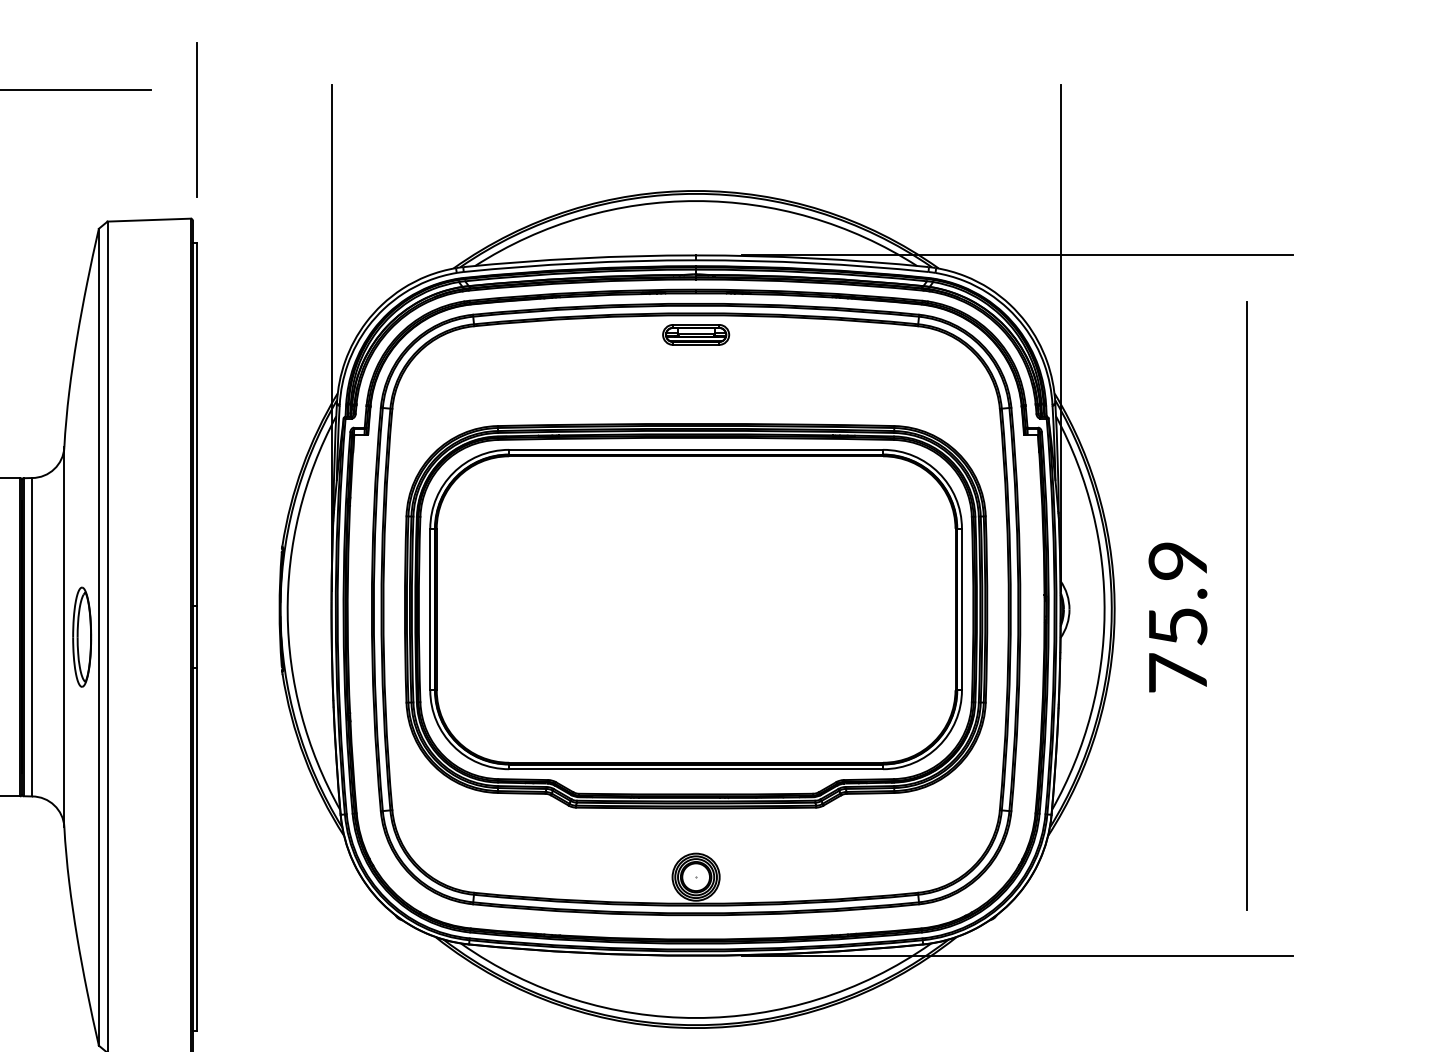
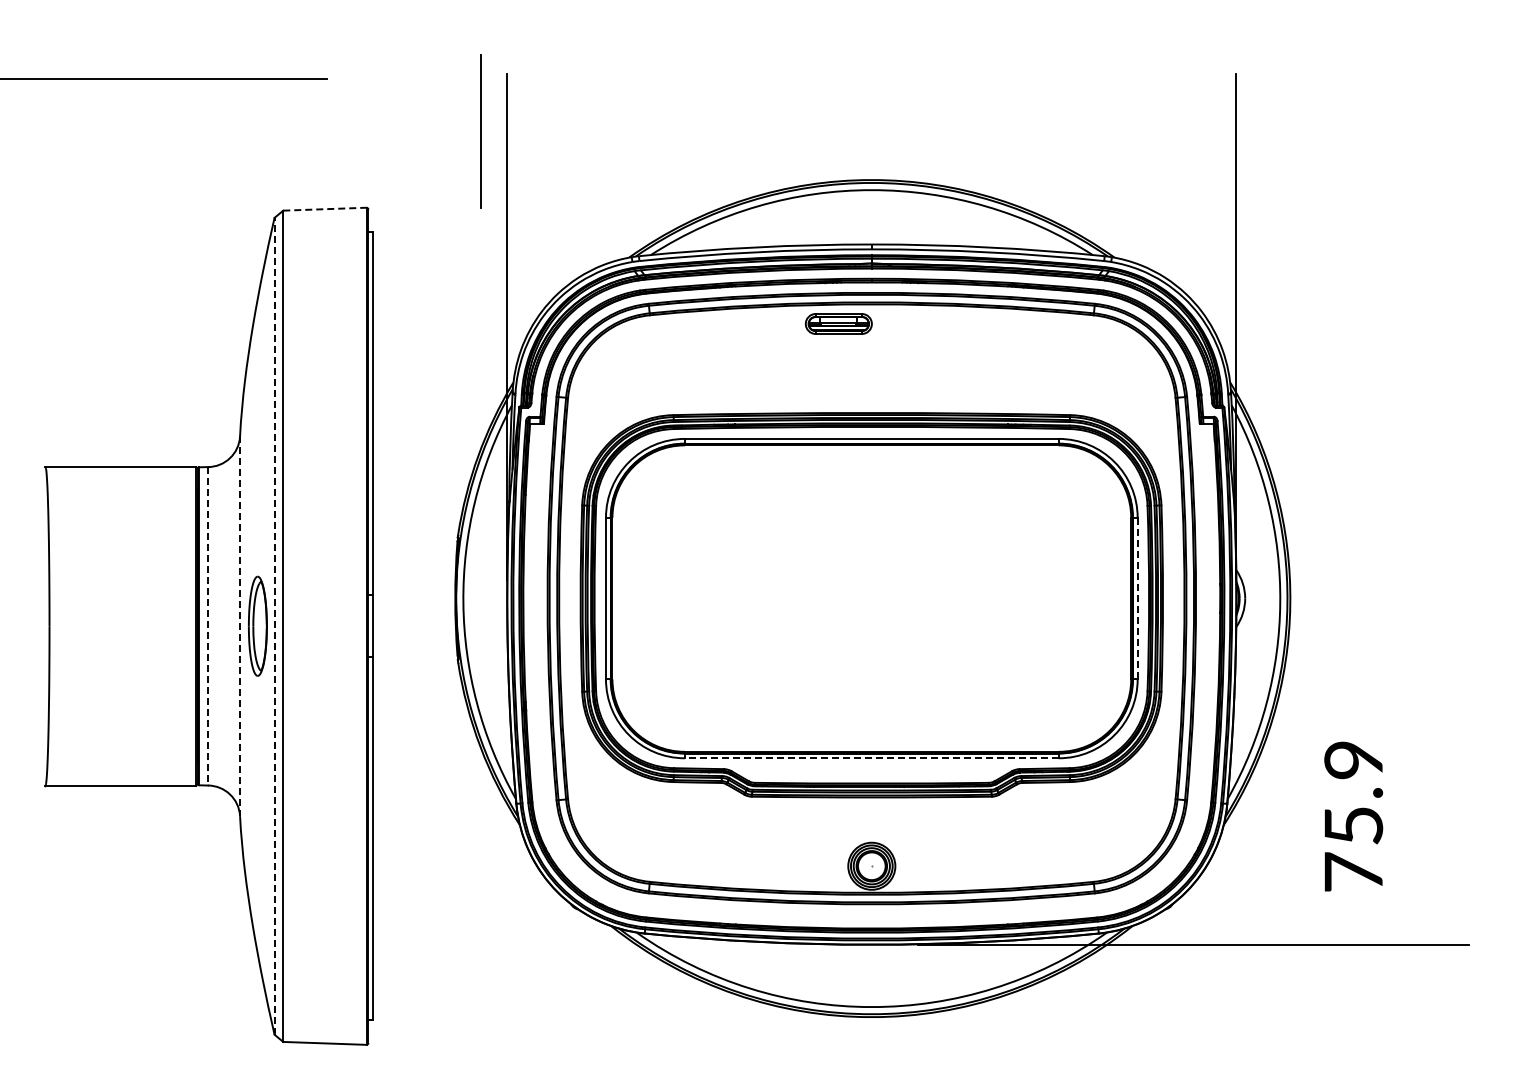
line: (196, 120) -> (480, 131), moved
line: (148, 220) -> (324, 209), solid -> dashed
line: (1016, 255) -> (1192, 244), removed
part: (695, 334) -> (838, 323), moved
line: (1246, 605) -> (1422, 594), removed
line: (961, 609) -> (1137, 598), solid -> dashed
text: (1177, 617) -> (1353, 816), moved
line: (98, 636) -> (274, 625), solid -> dashed
line: (31, 637) -> (207, 626), solid -> dashed
line: (64, 637) -> (240, 626), solid -> dashed
line: (695, 769) -> (871, 758), solid -> dashed

